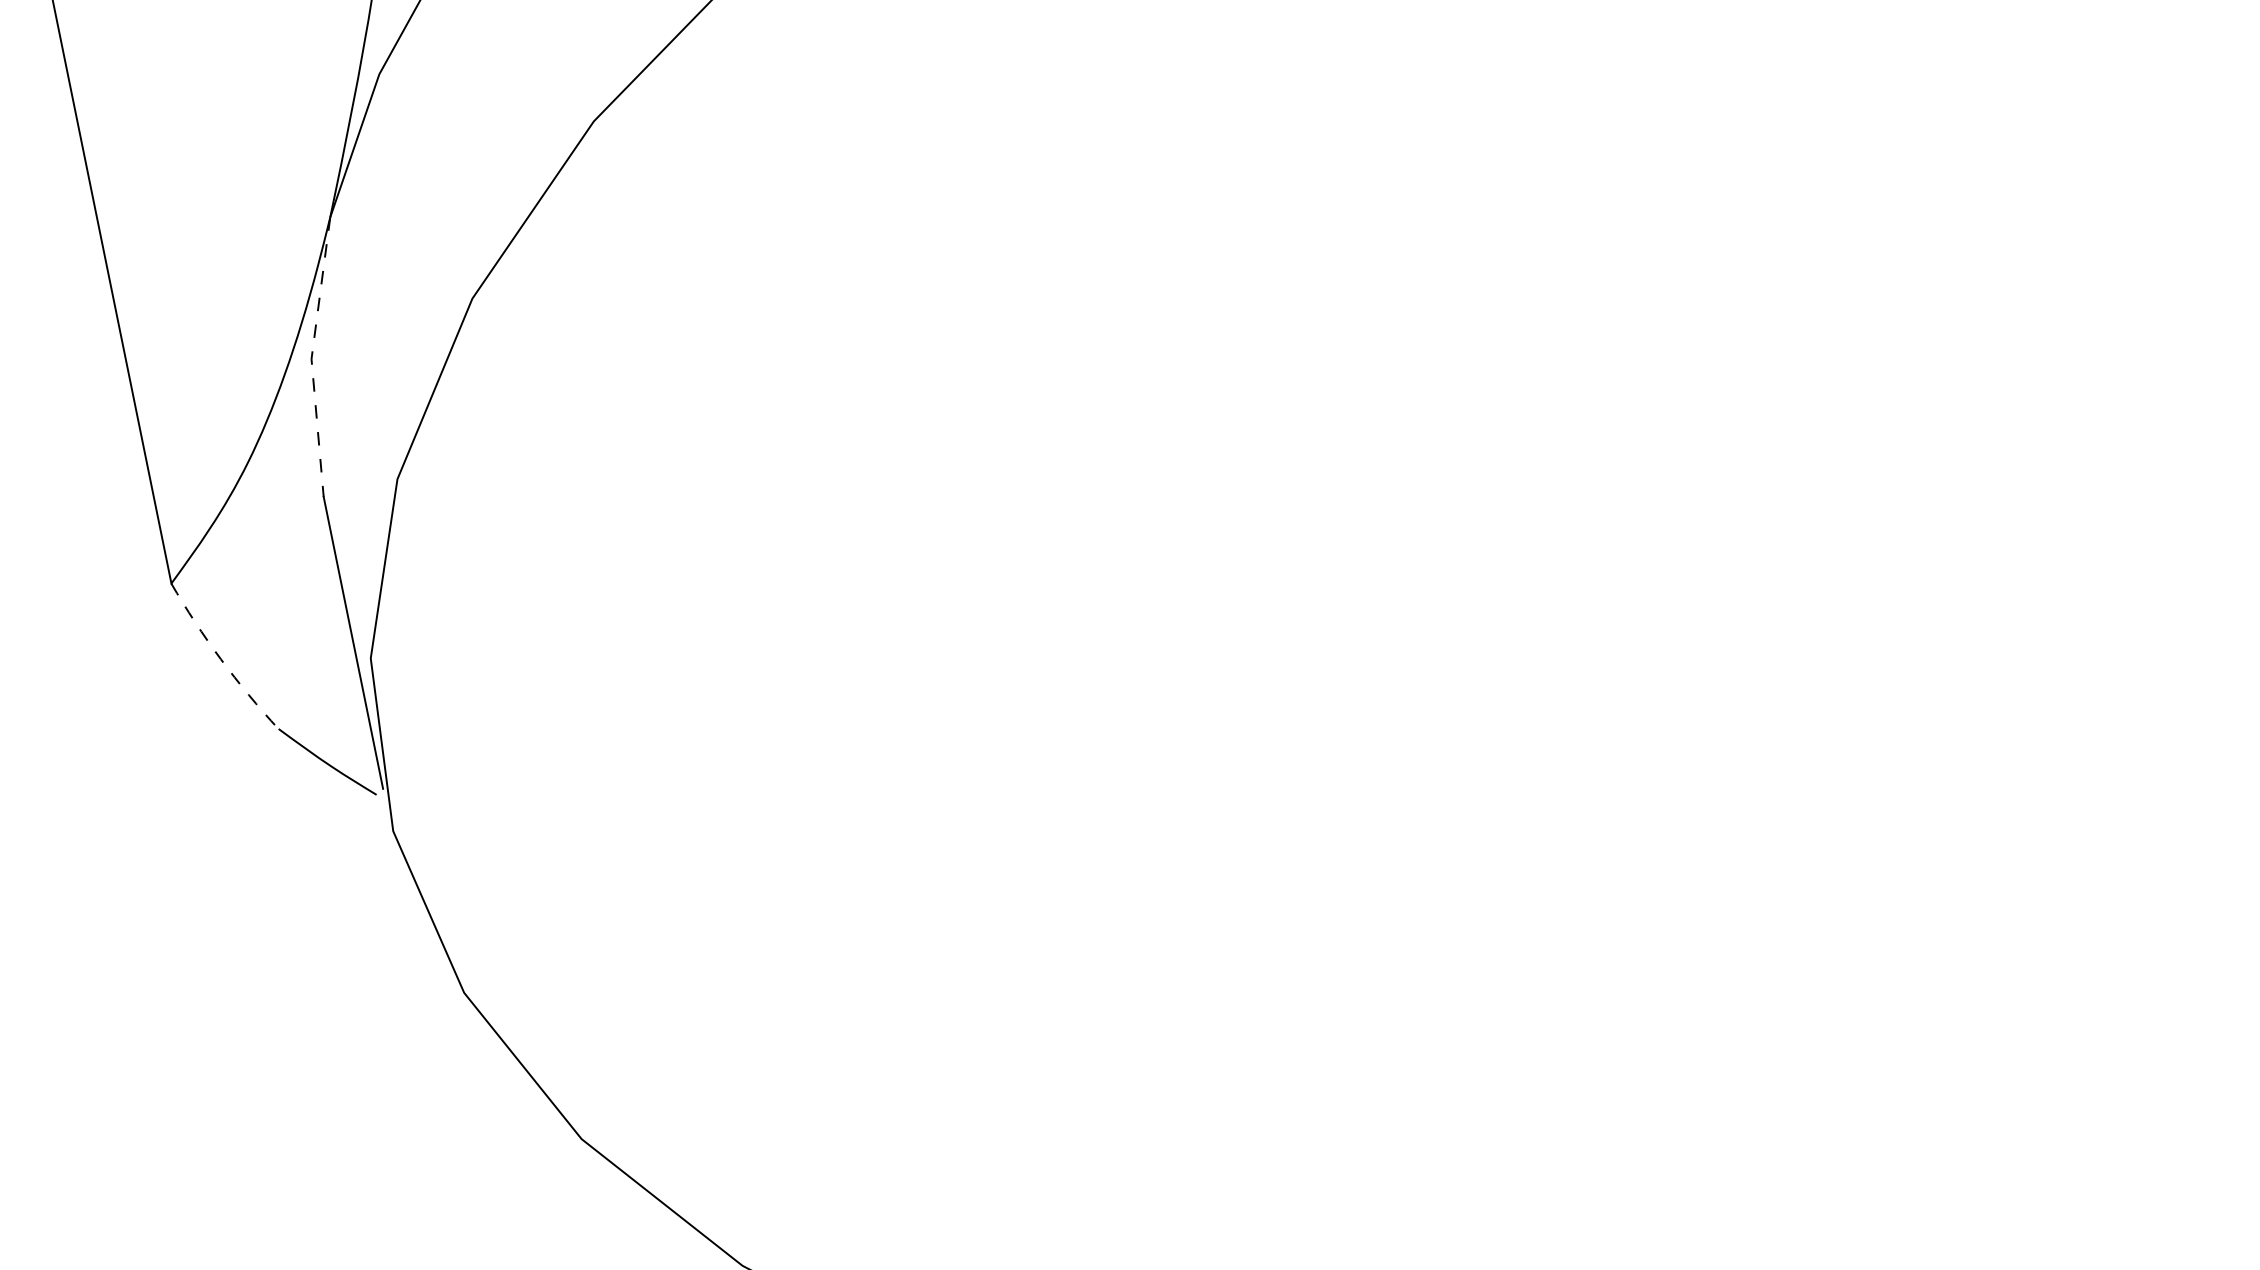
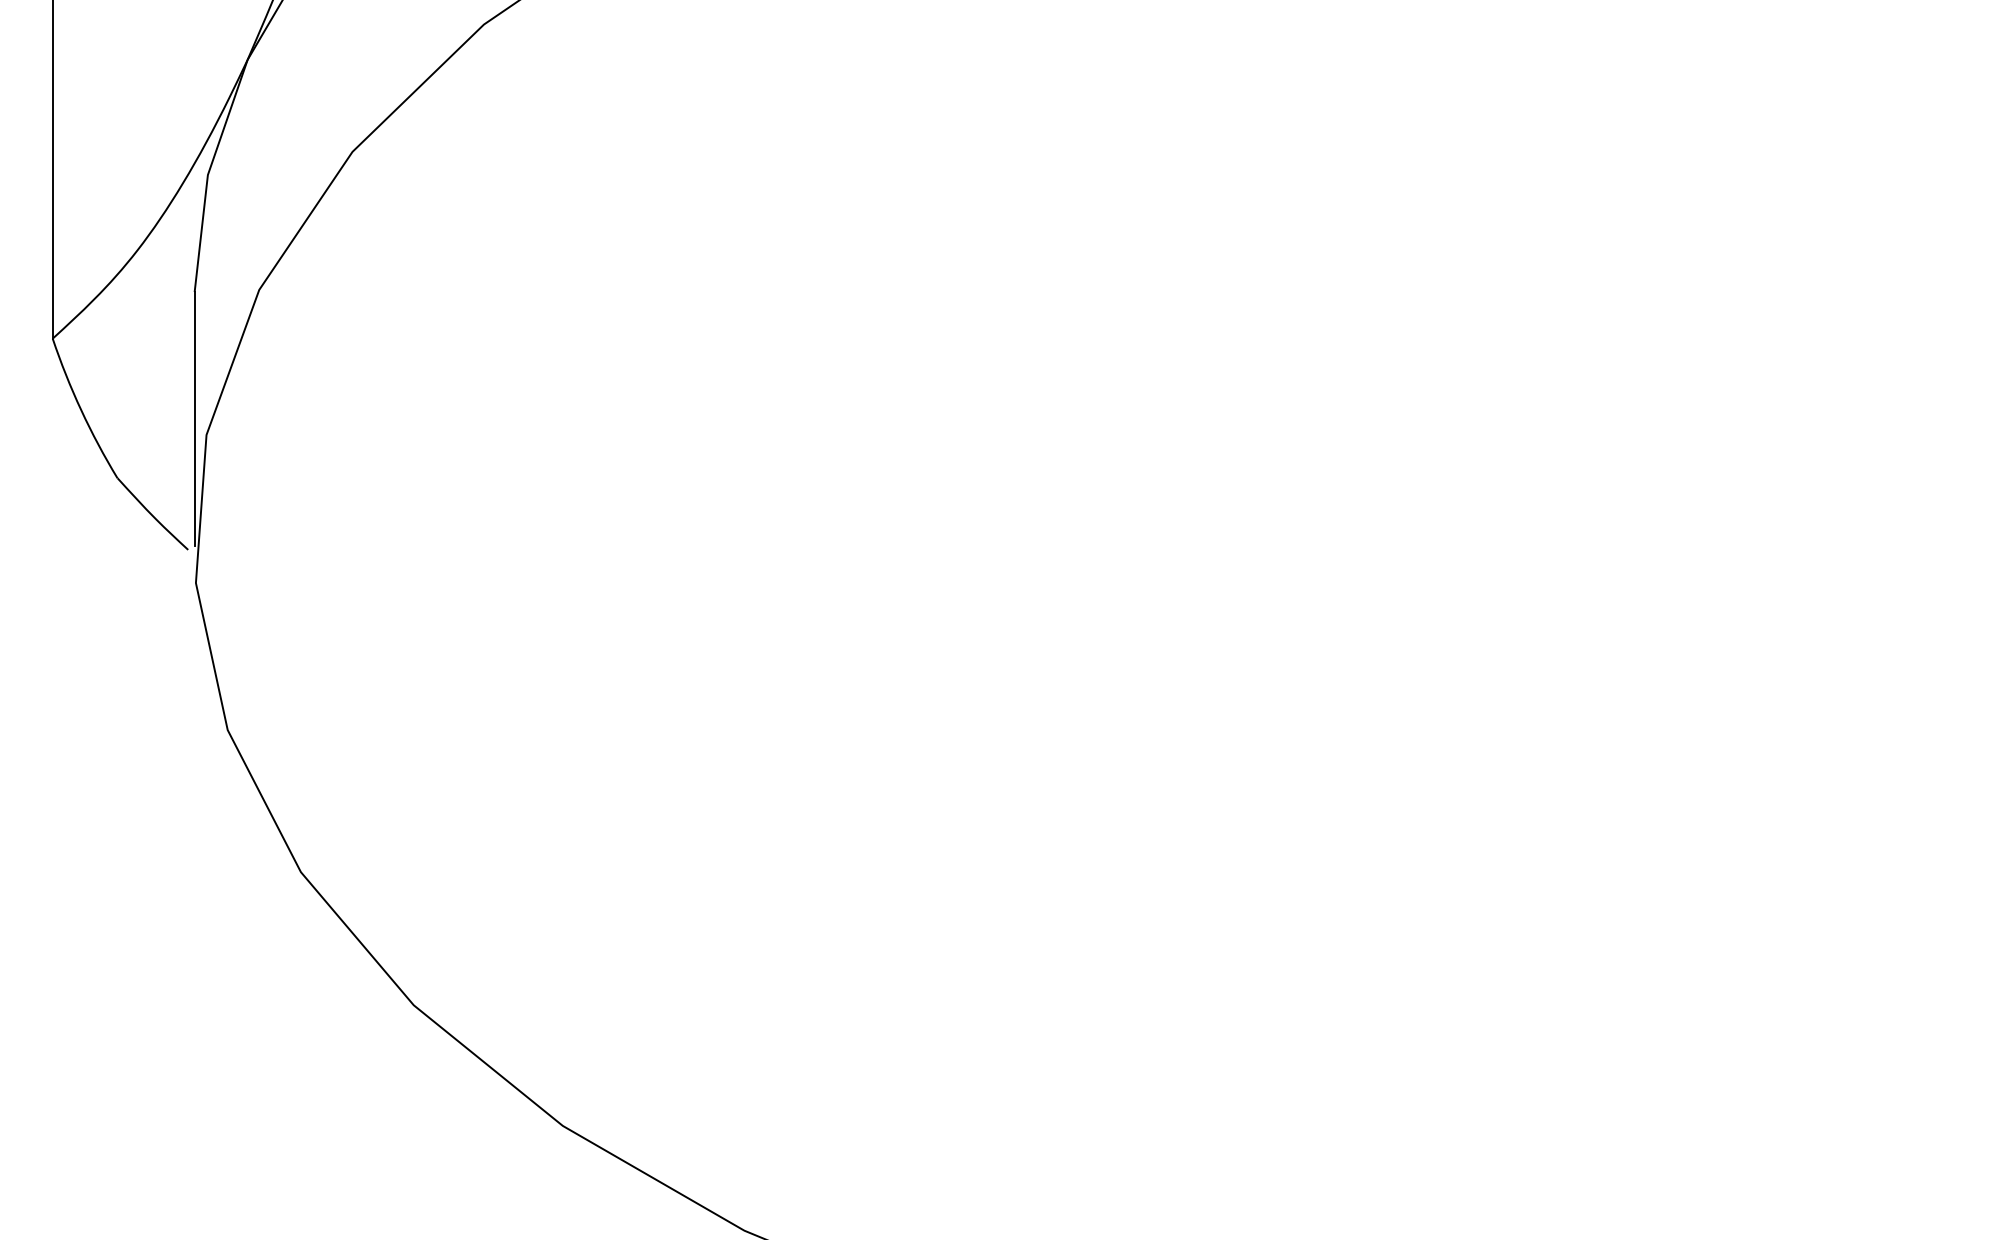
line: (312, 358) -> (208, 174), dashed -> solid
arc: (221, 659) -> (81, 410), dashed -> solid

